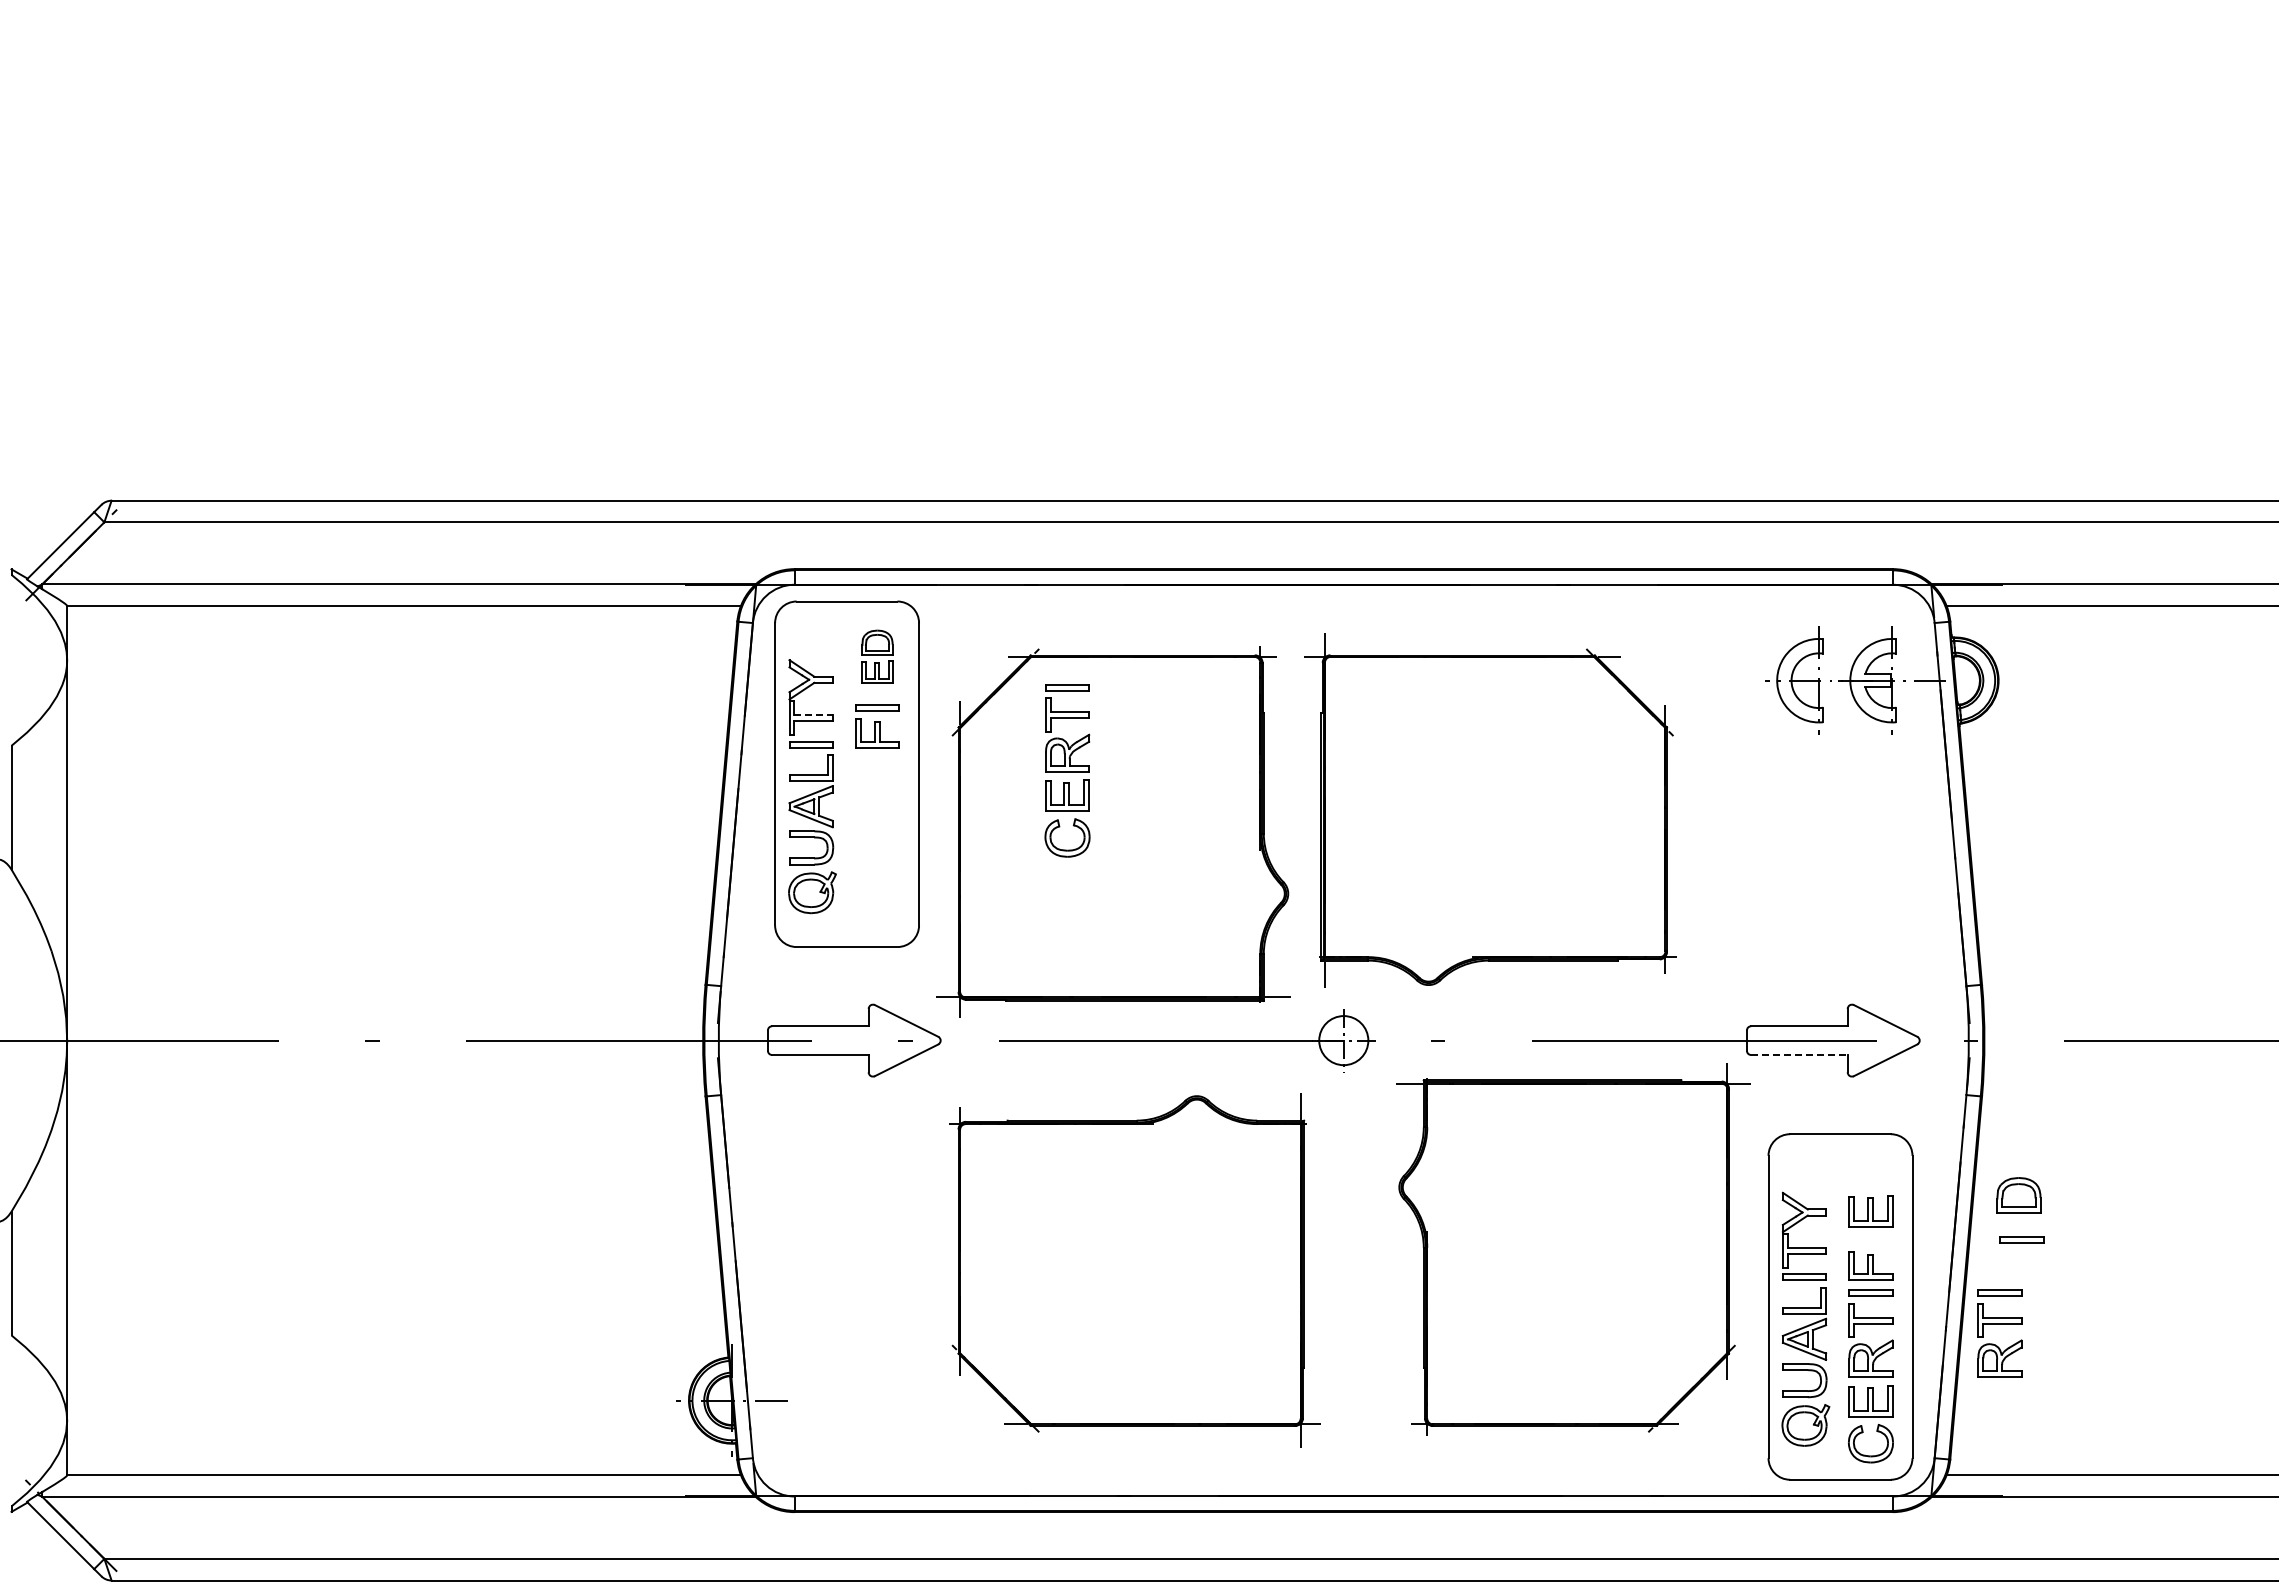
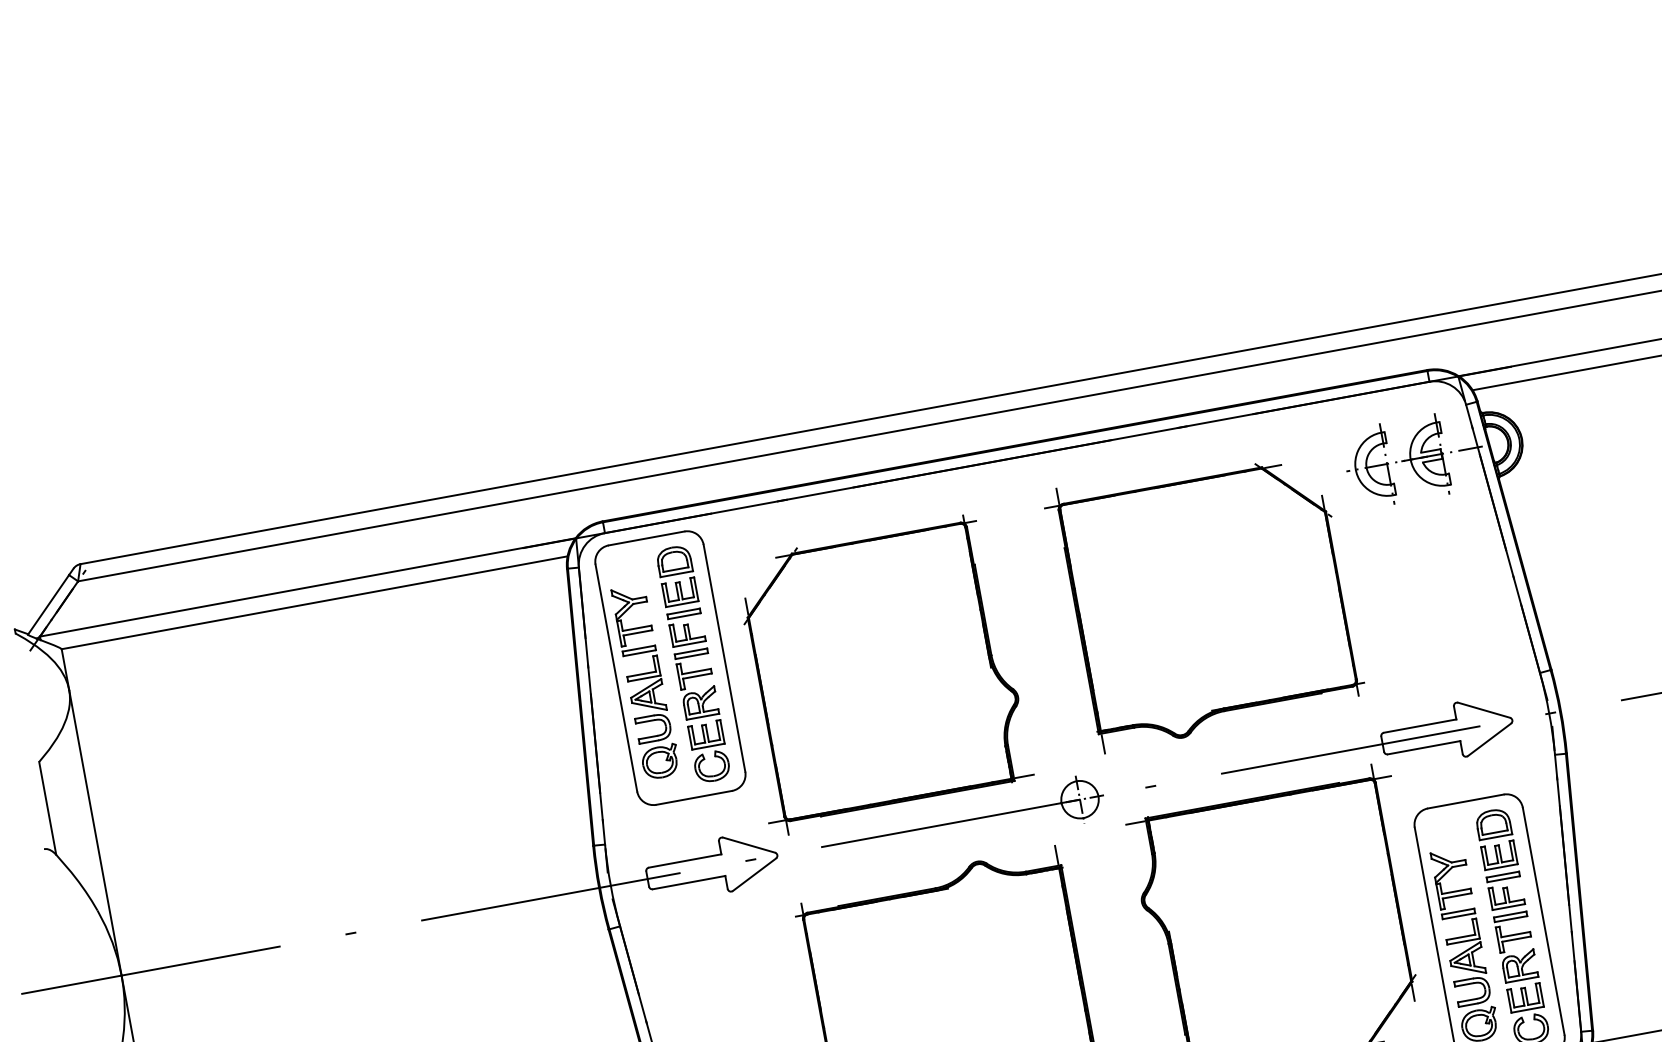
part: (877, 656) -> (677, 575), size x1.43
line: (814, 715) -> (637, 628), dashed -> solid
part: (1067, 770) -> (702, 715), moved
part: (1490, 810) -> (1205, 598), moved
line: (1799, 1055) -> (1424, 748), dashed -> solid
part: (2018, 1195) -> (1493, 823), moved
part: (2021, 1239) -> (1502, 876), moved
part: (1999, 1324) -> (1611, 922), removed

